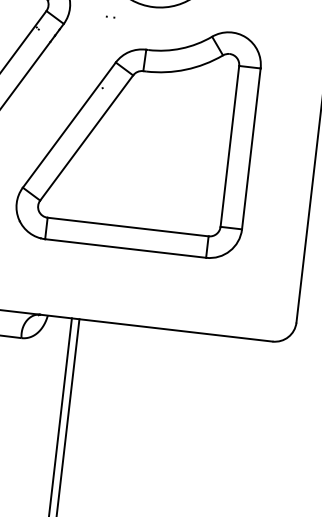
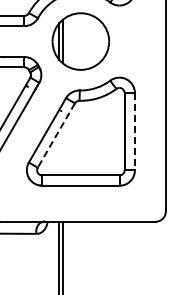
line: (86, 137) -> (56, 135), solid -> dashed
line: (250, 148) -> (134, 131), solid -> dashed

